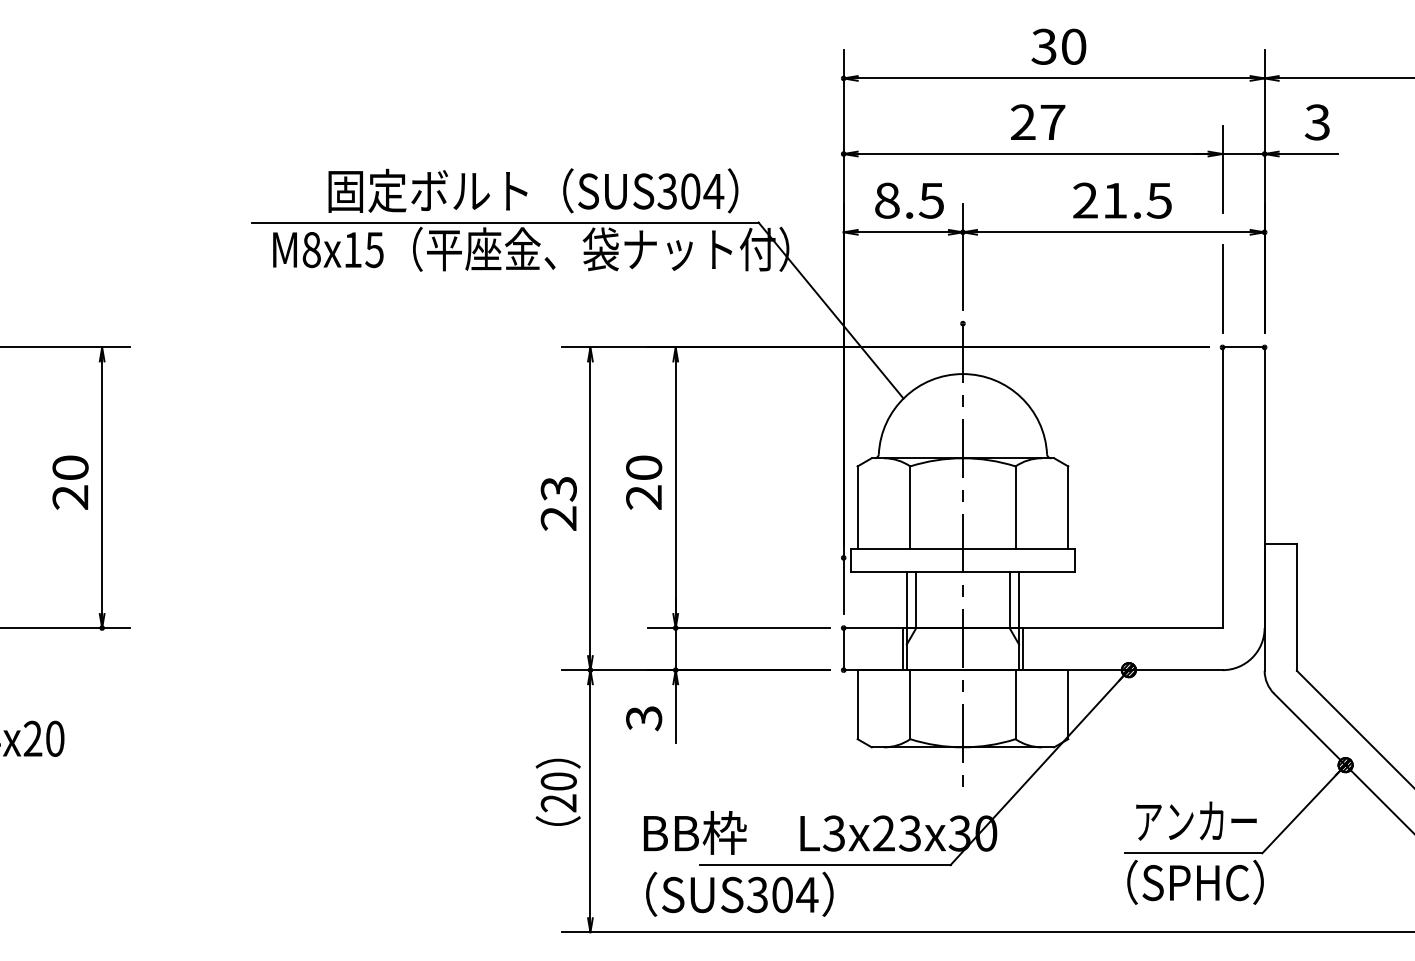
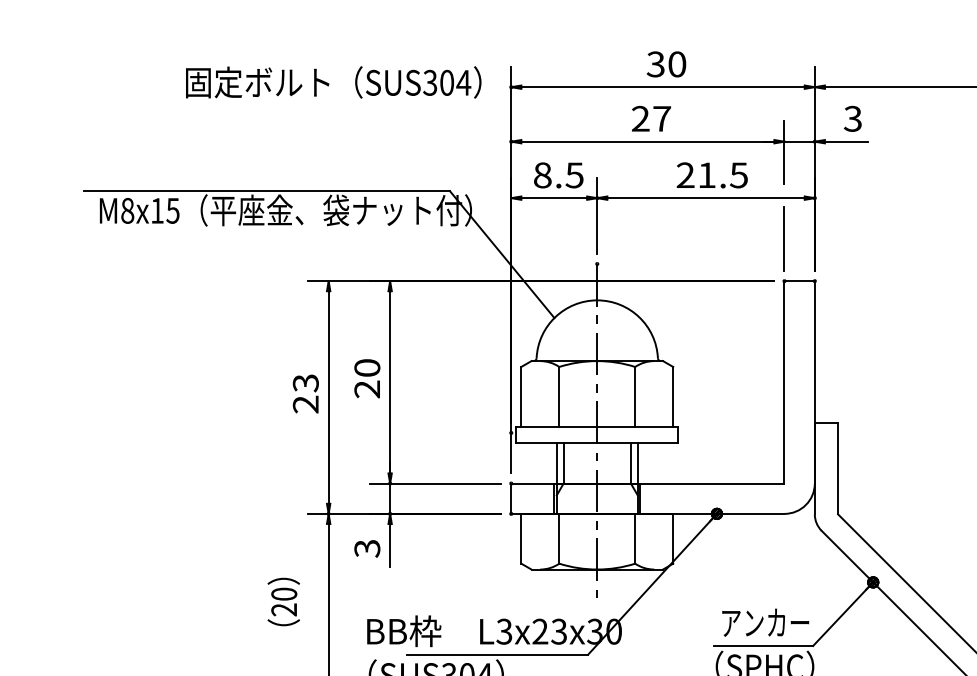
text: (533, 190) -> (333, 82), moved
text: (557, 791) -> (283, 601), moved

